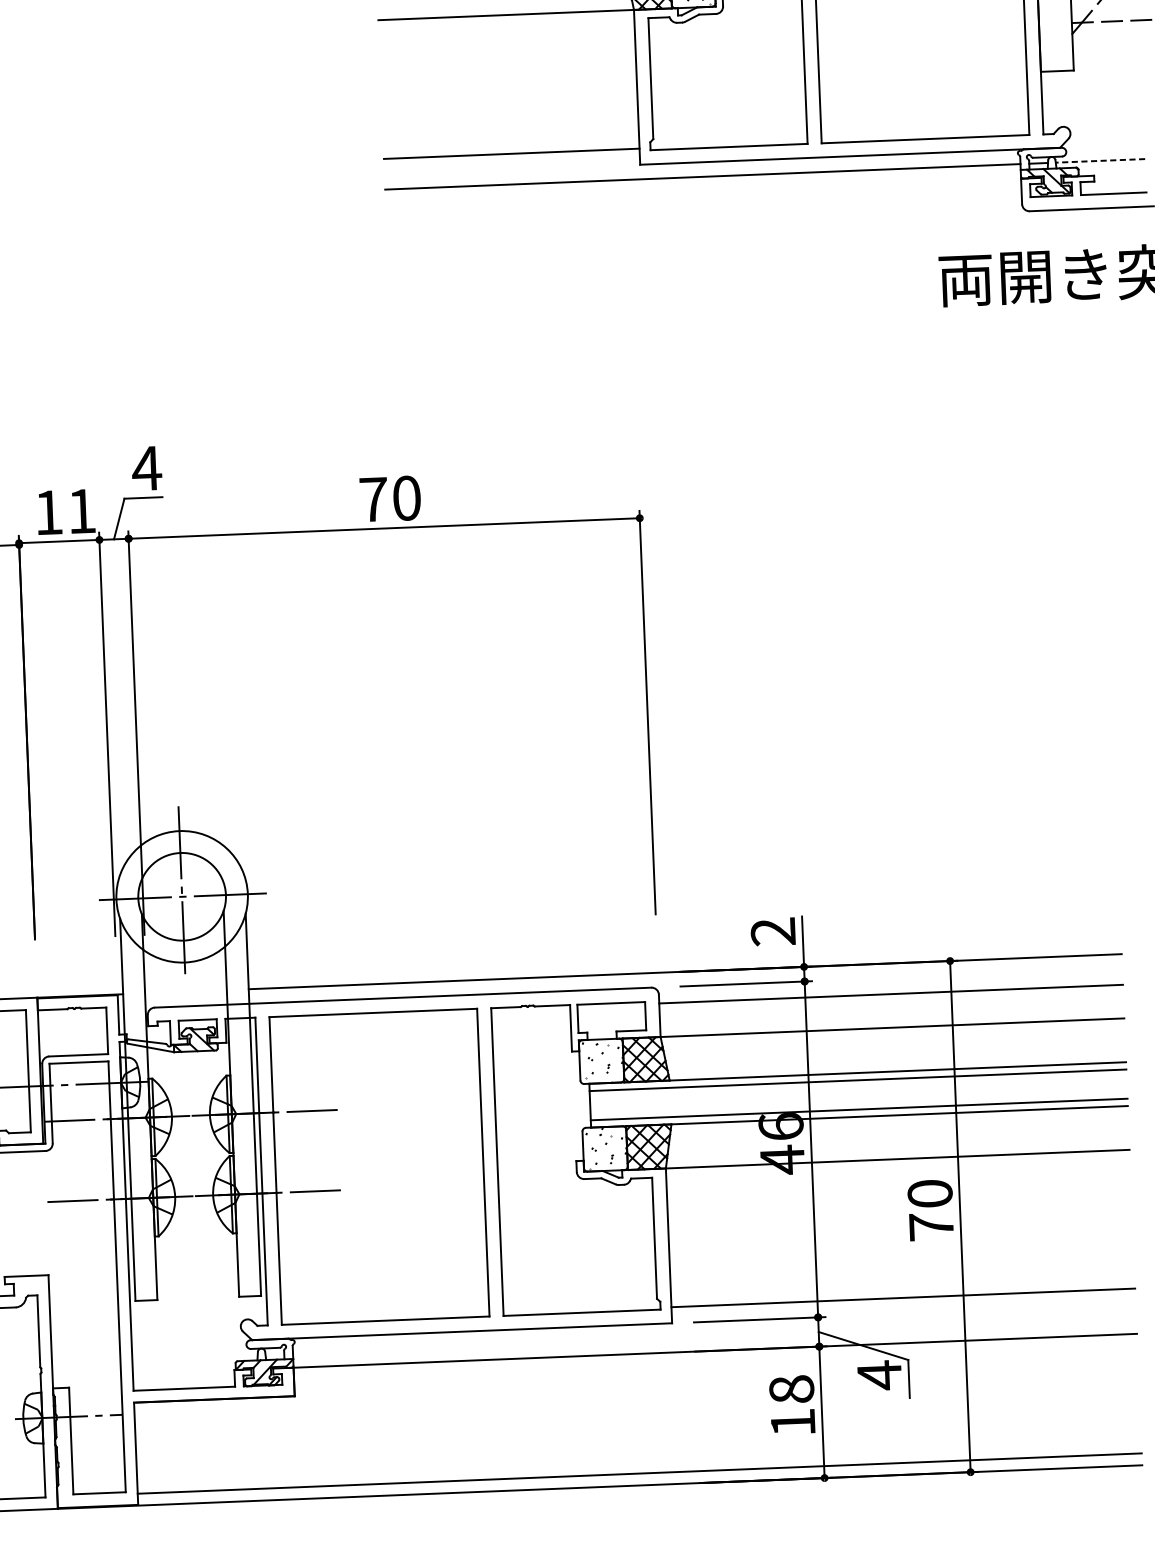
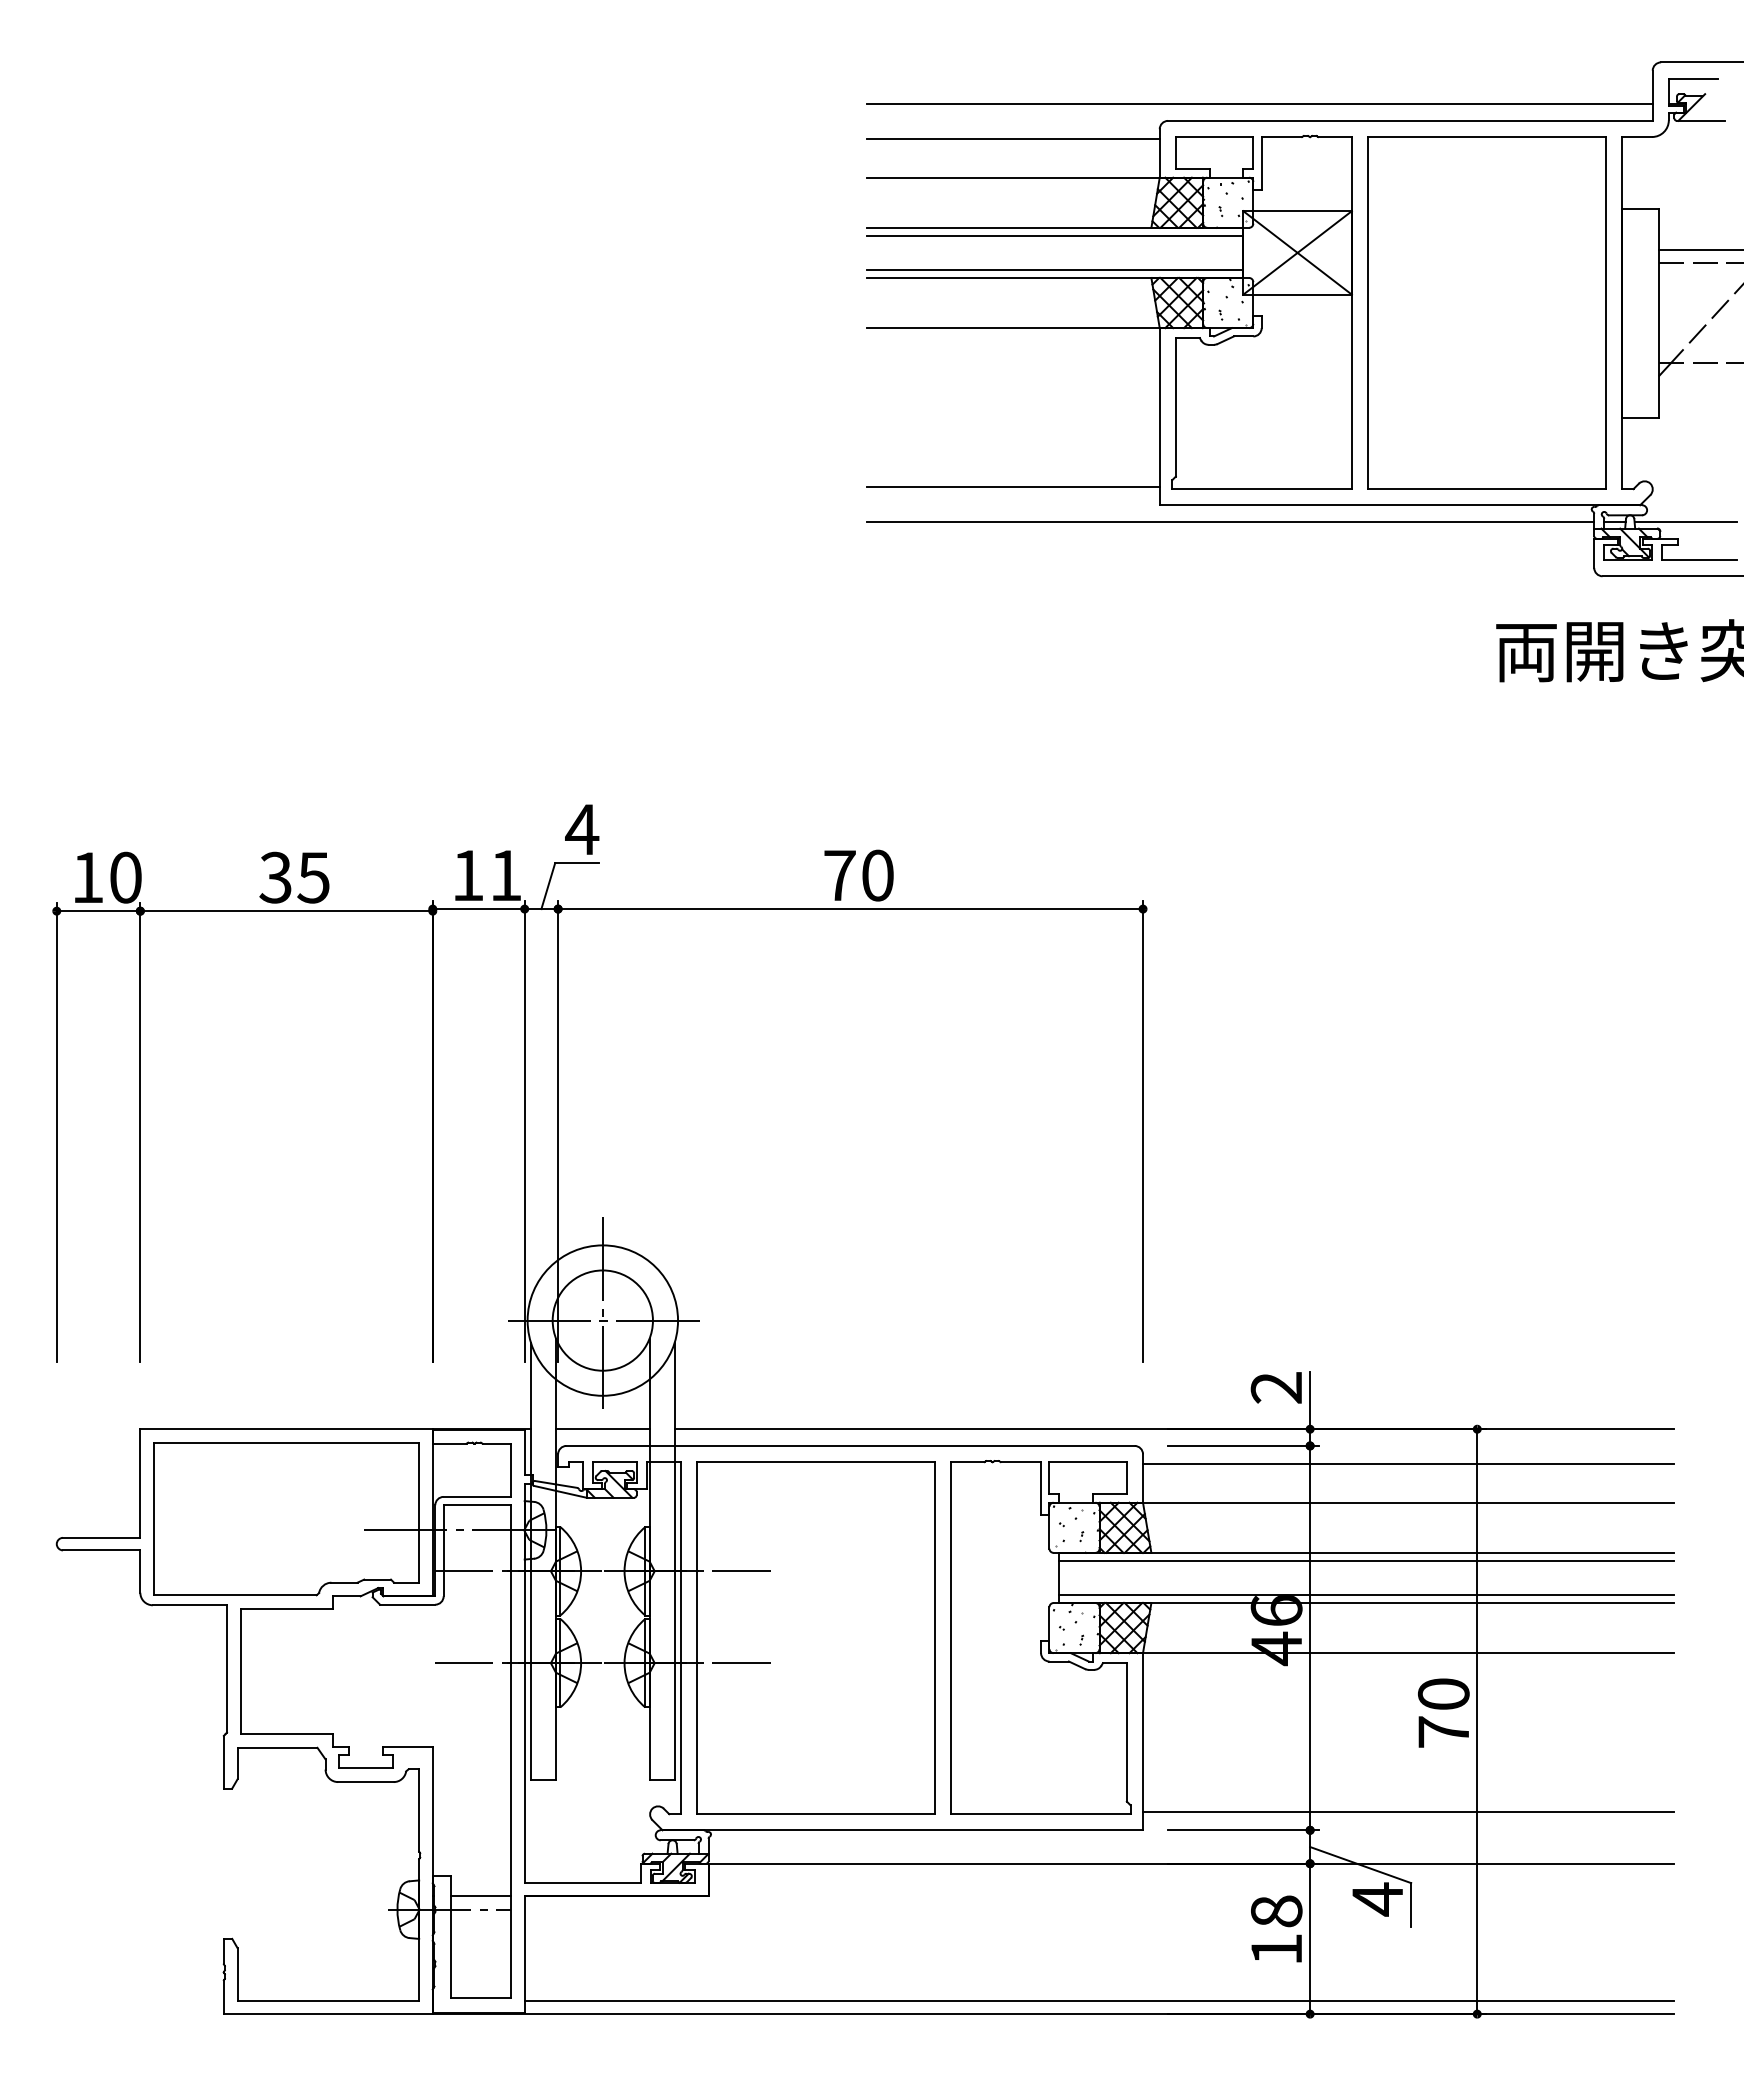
line: (1100, 160) -> (1685, 521), dashed -> solid
line: (185, 991) -> (602, 1429), added
line: (96, 1404) -> (481, 1896), added

